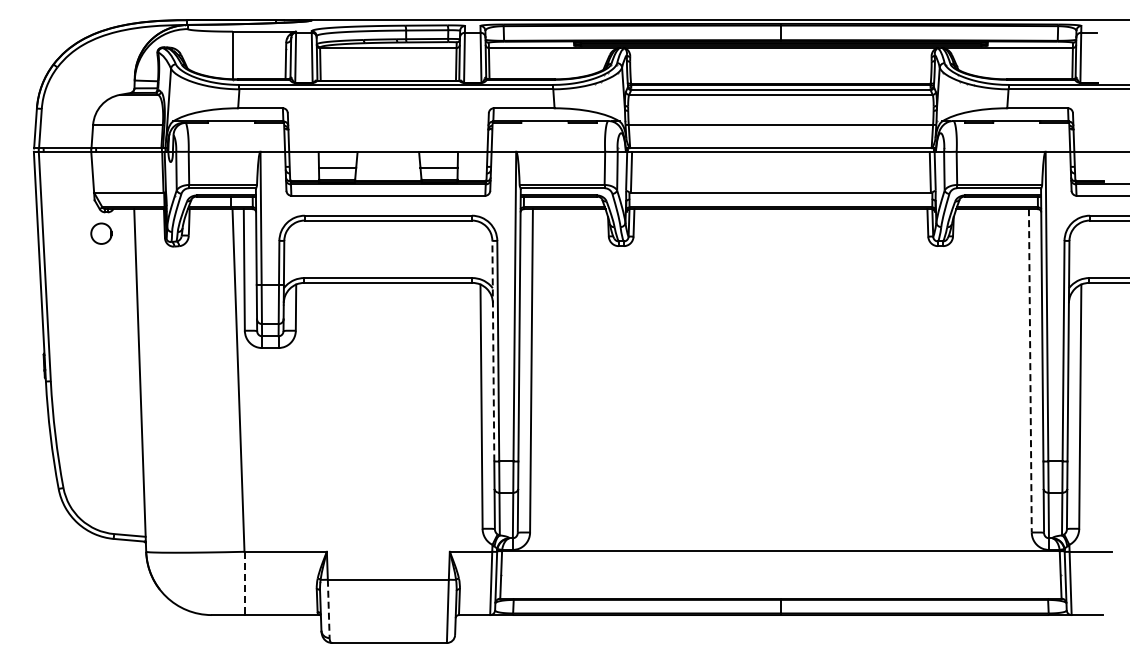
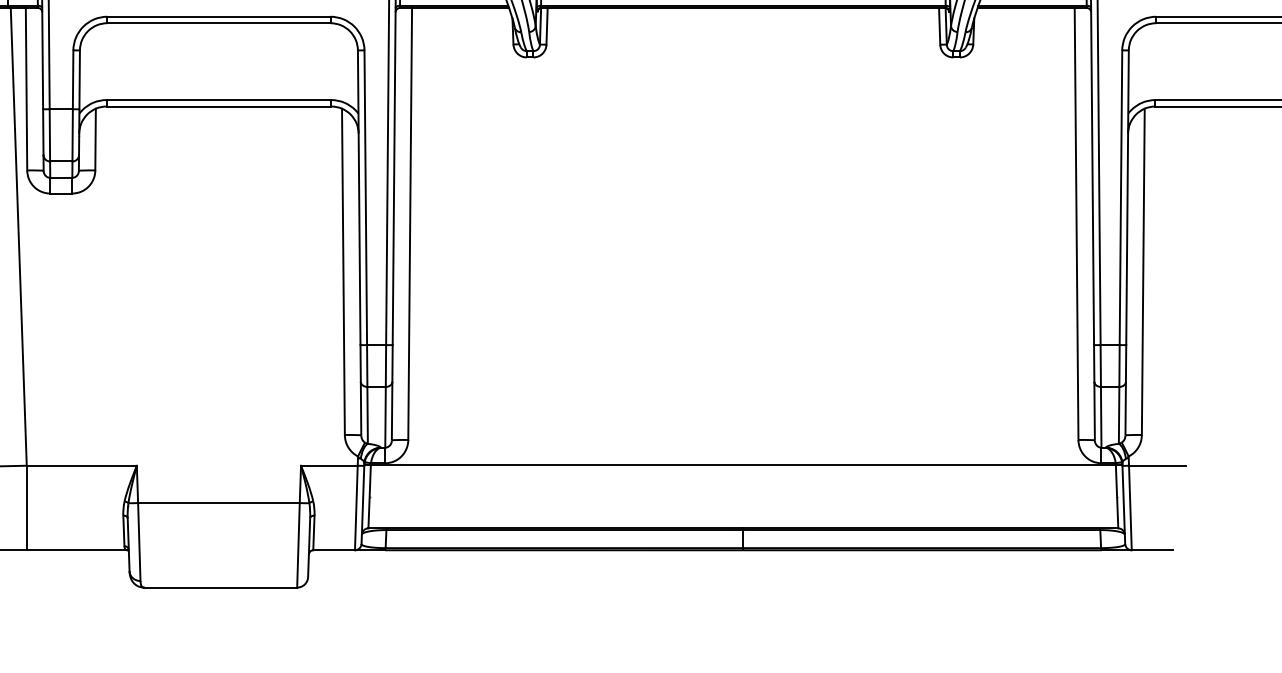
line: (493, 350) -> (359, 196), dashed -> solid
line: (1030, 370) -> (1076, 223), dashed -> solid
line: (244, 583) -> (26, 508), dashed -> solid
line: (328, 609) -> (138, 542), dashed -> solid

